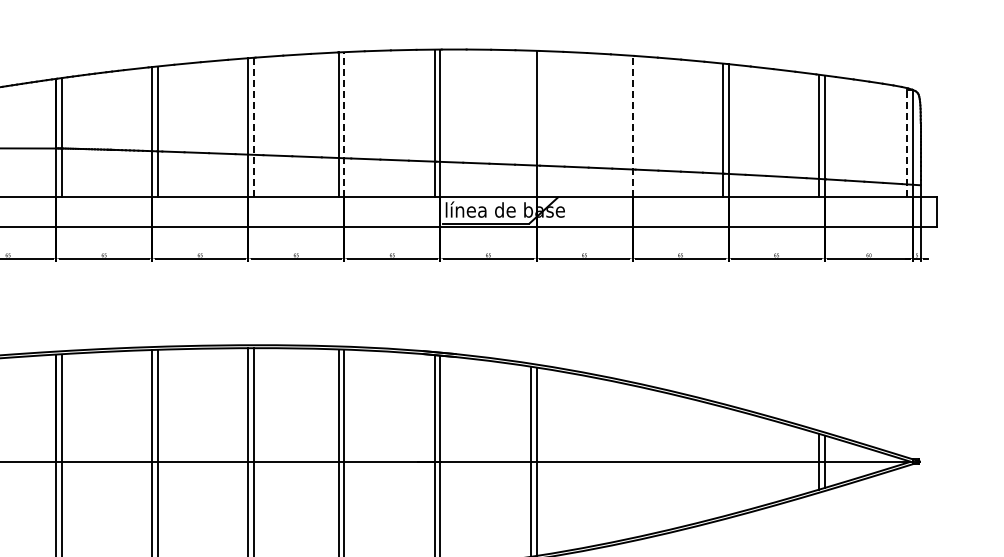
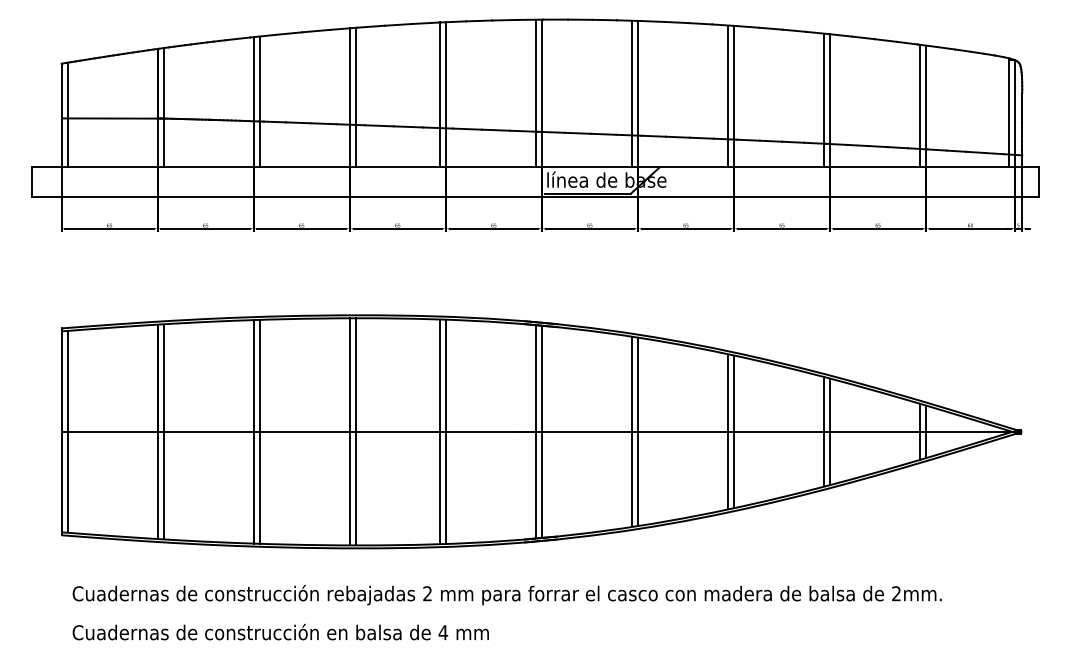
line: (531, 123) -> (632, 93), added
line: (344, 124) -> (445, 94), dashed -> solid
line: (627, 126) -> (728, 96), added
line: (633, 126) -> (734, 96), dashed -> solid
line: (254, 127) -> (355, 97), dashed -> solid
line: (907, 143) -> (1008, 113), dashed -> solid
line: (627, 461) -> (728, 431), added
line: (633, 461) -> (734, 431), added
line: (723, 461) -> (824, 431), added
line: (729, 461) -> (830, 431), added

